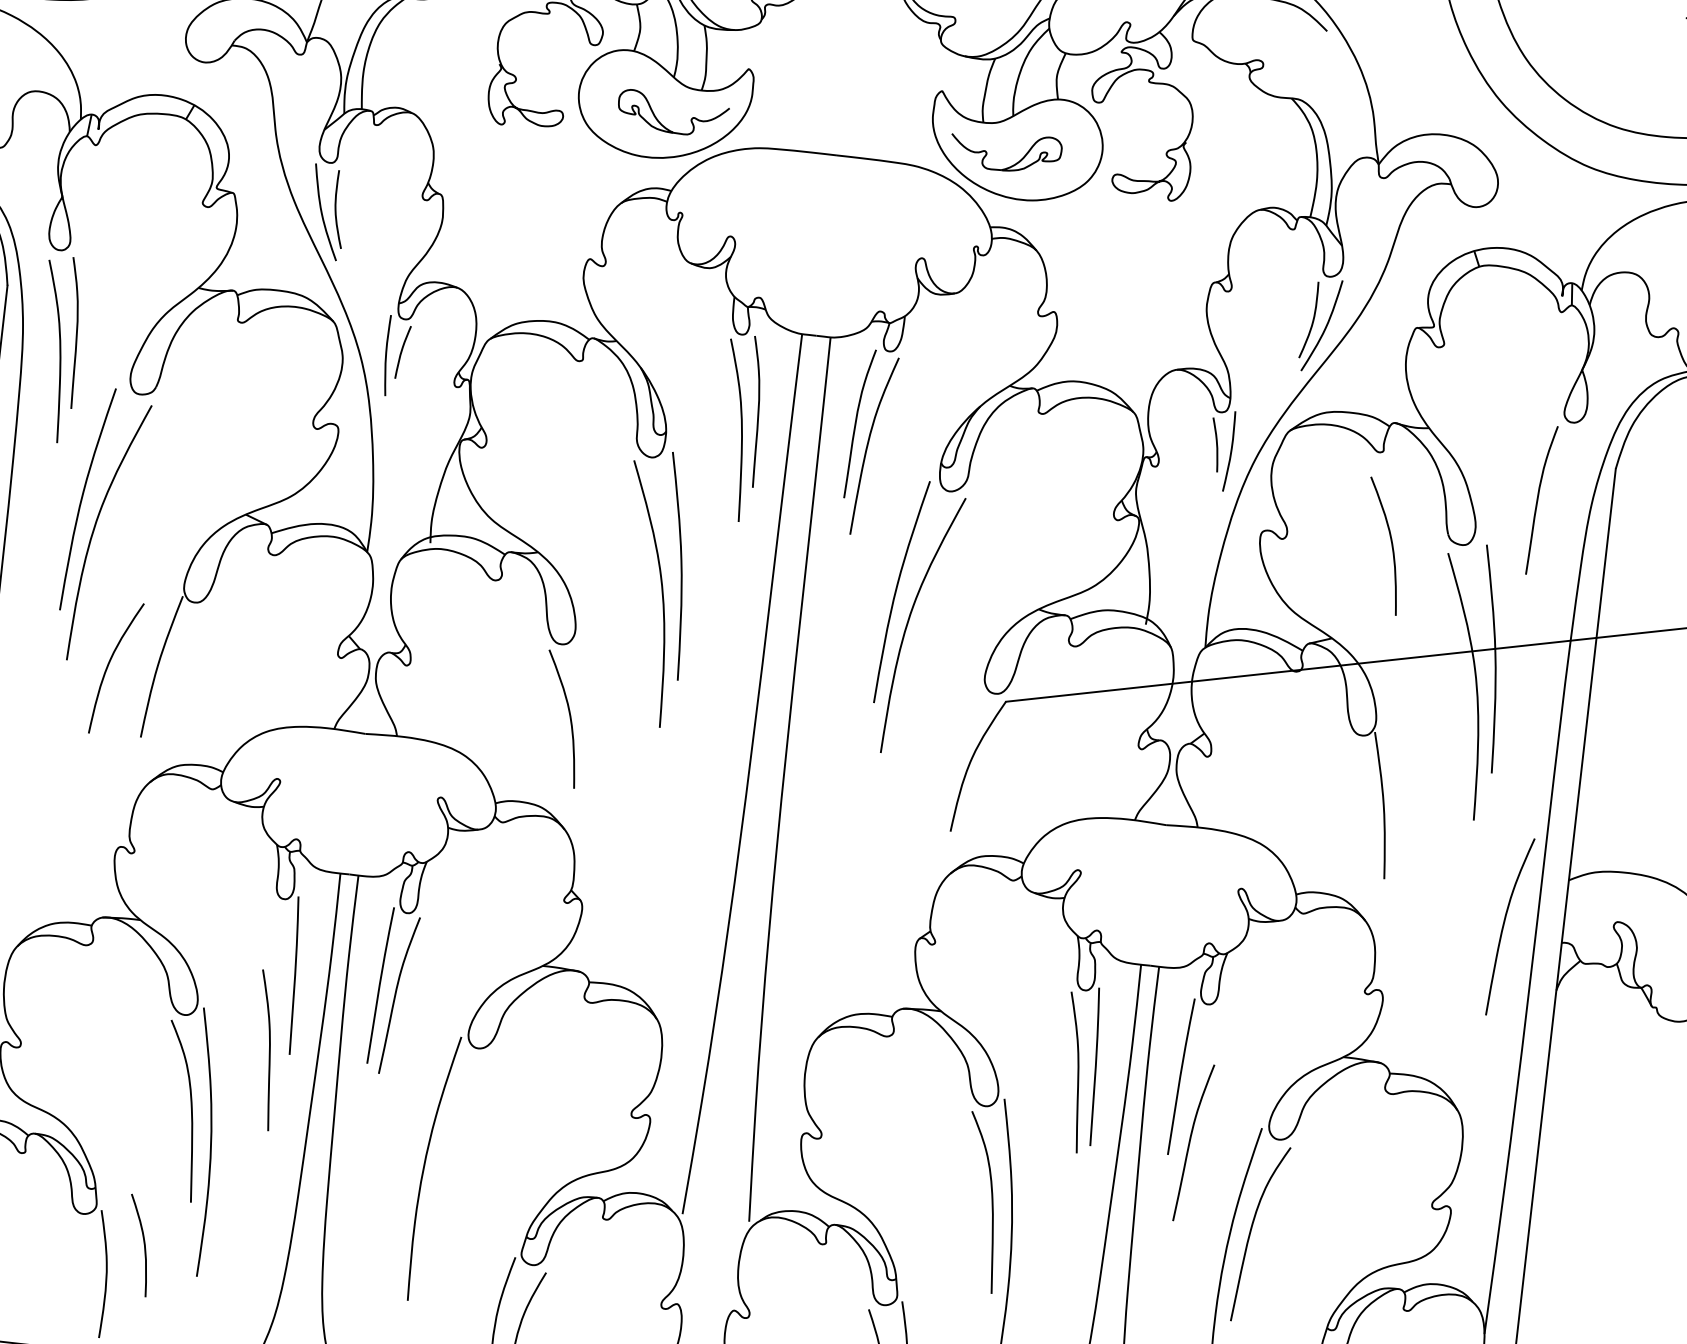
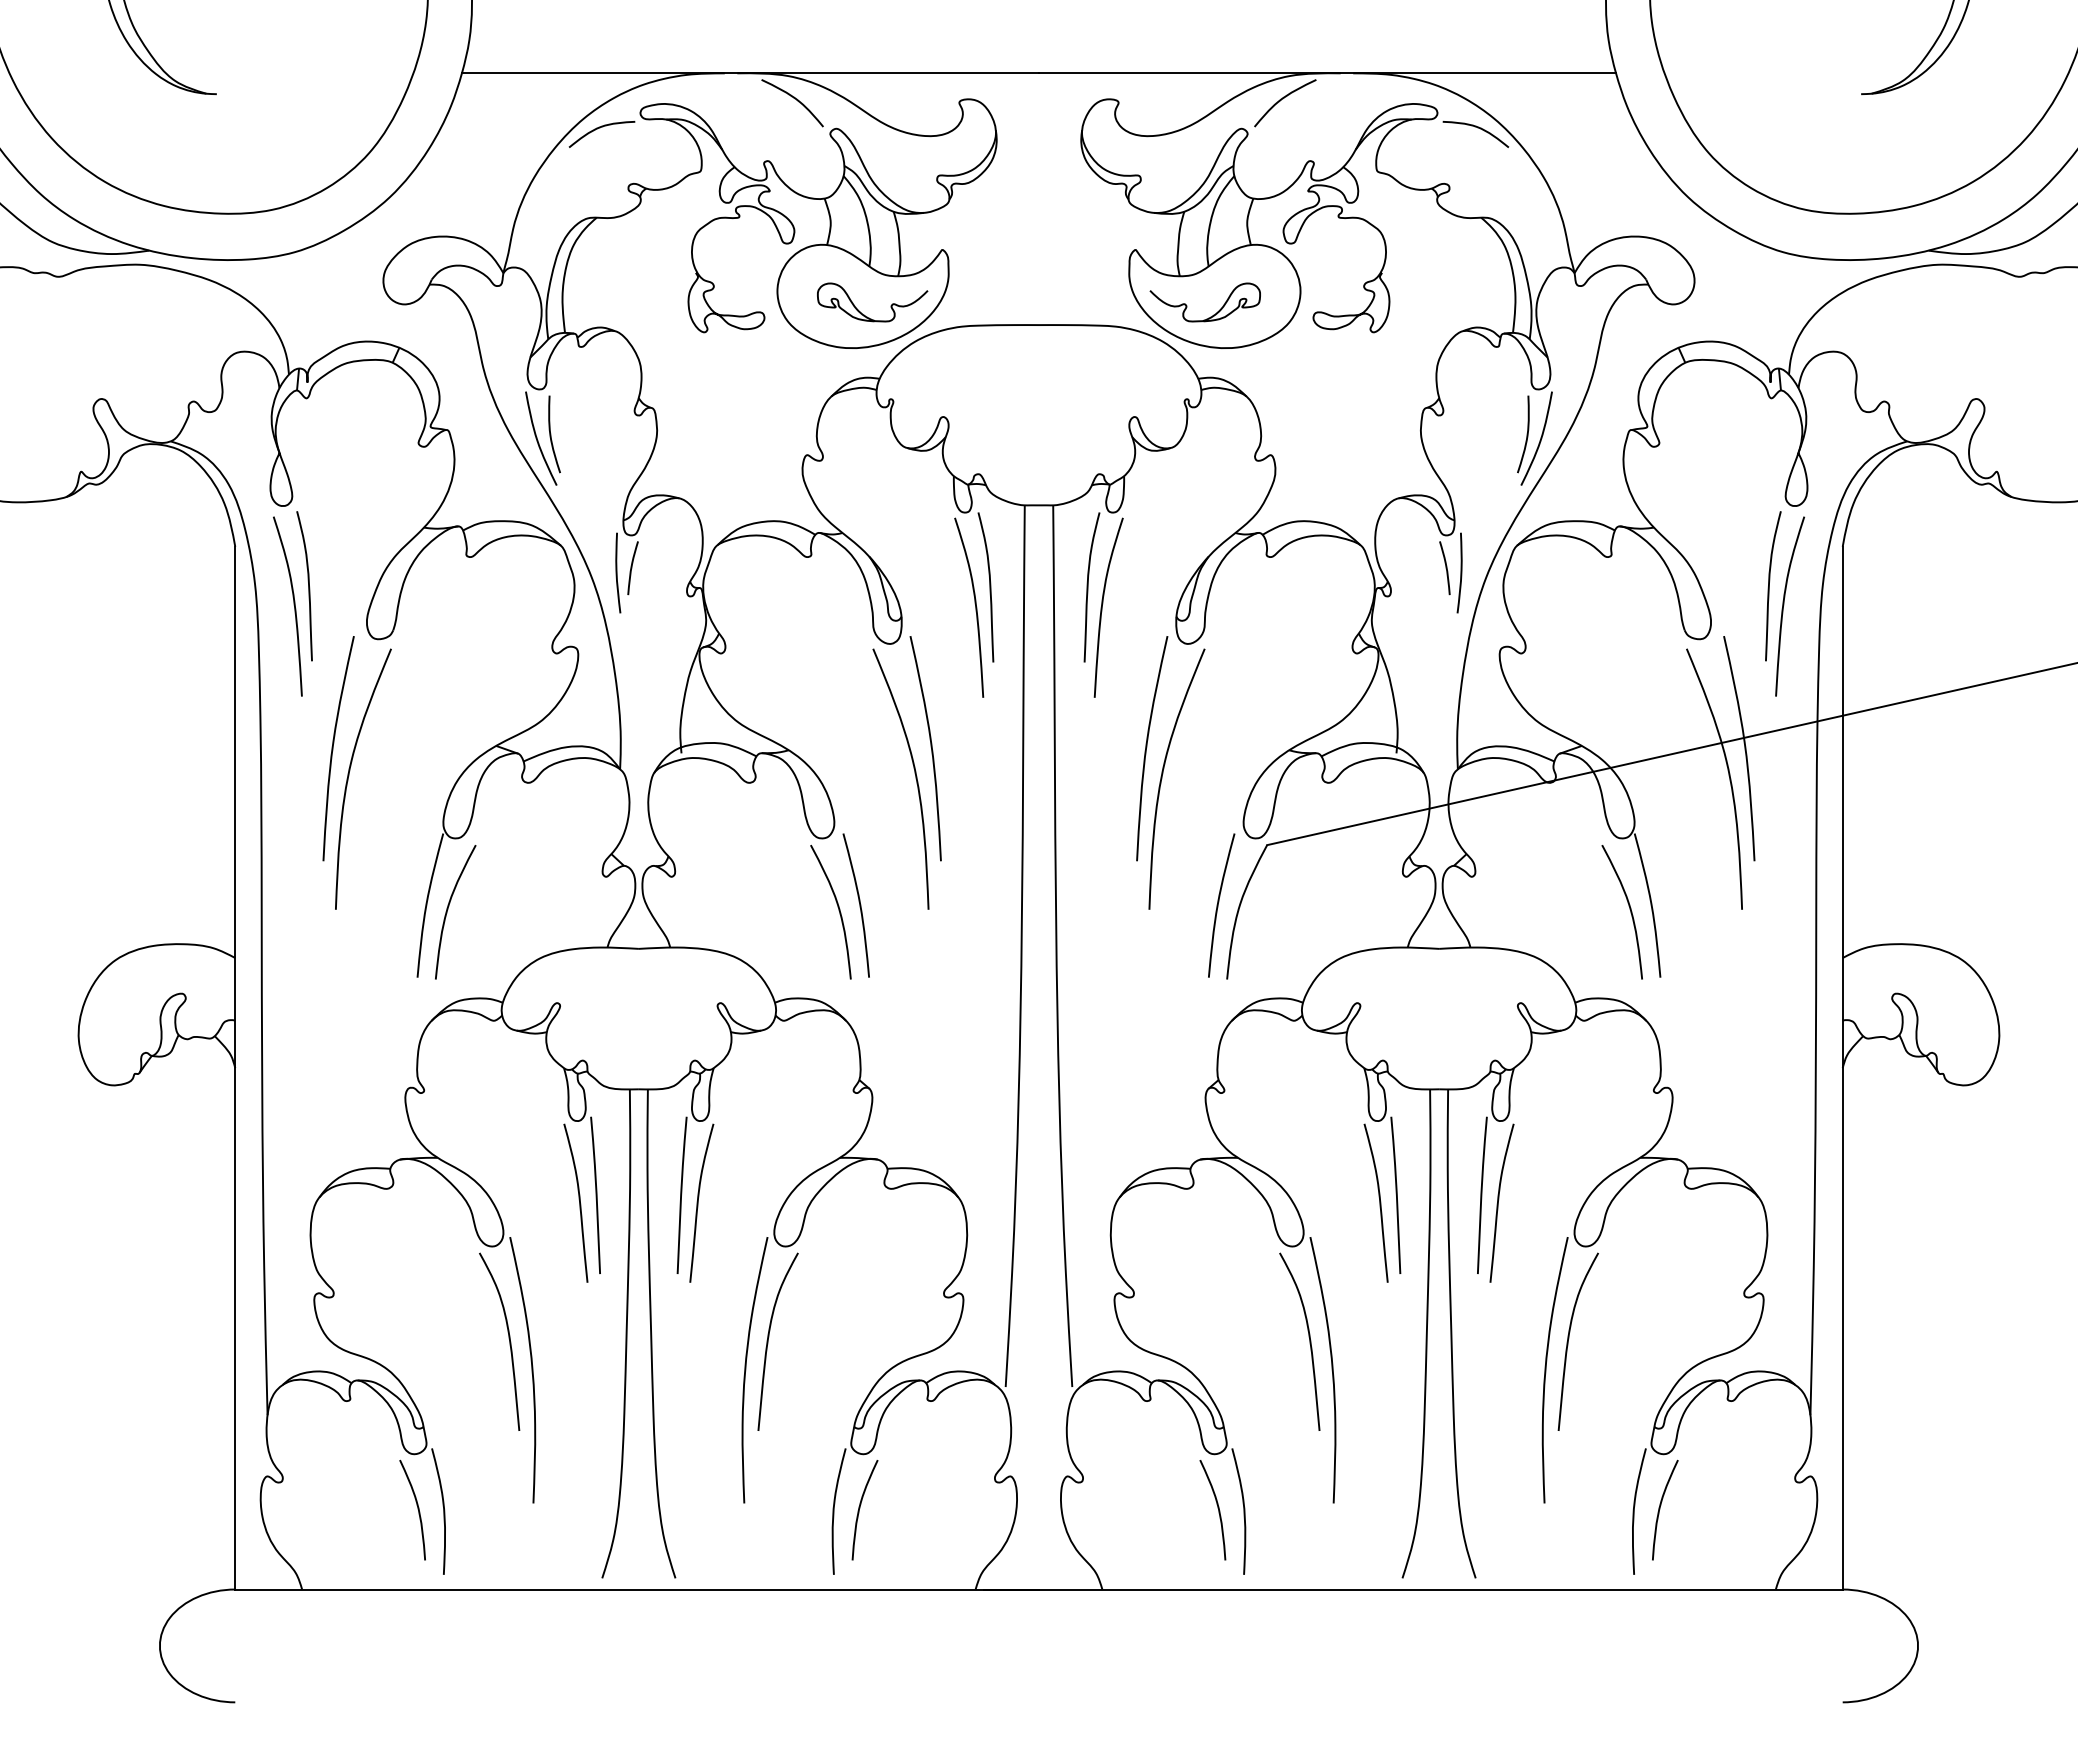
curve: (1391, 544) -> (1629, 909), moved
curve: (109, 664) -> (448, 909), moved
curve: (591, 715) -> (859, 905), added
curve: (950, 756) -> (1218, 905), added
curve: (1504, 925) -> (1784, 605), moved
curve: (269, 1049) -> (579, 1202), moved
curve: (451, 1137) -> (769, 1337), added
curve: (1190, 1141) -> (1498, 1202), moved
curve: (143, 1245) -> (417, 1509), moved

